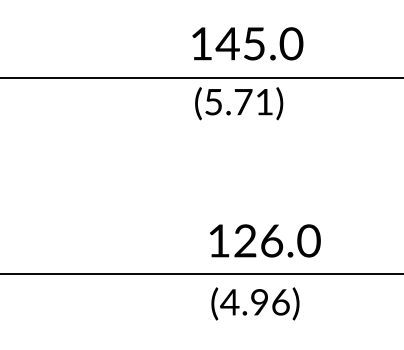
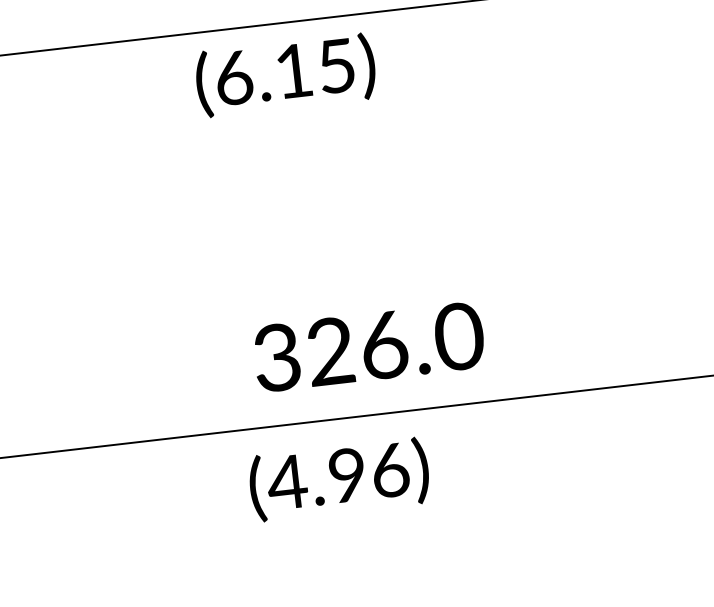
text: (238, 102) -> (284, 73), (5.71) -> (6.15)
text: (218, 240) -> (276, 356), 126.0 -> 326.0
text: (255, 303) -> (339, 478), moved

